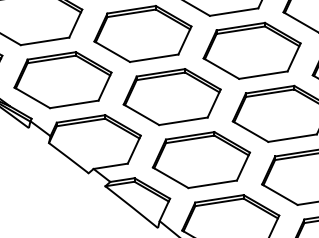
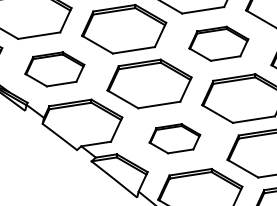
part: (251, 50) -> (218, 43), size x0.7
part: (62, 80) -> (54, 69), size x0.7
part: (201, 160) -> (174, 138), size x0.6

